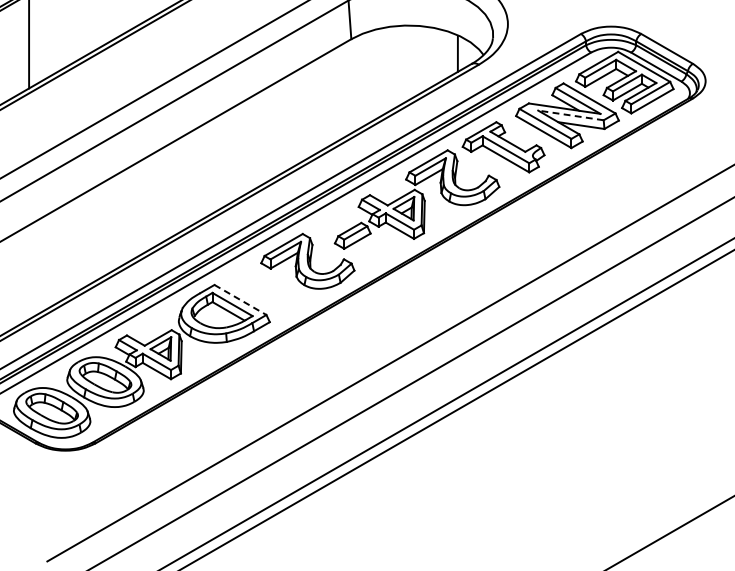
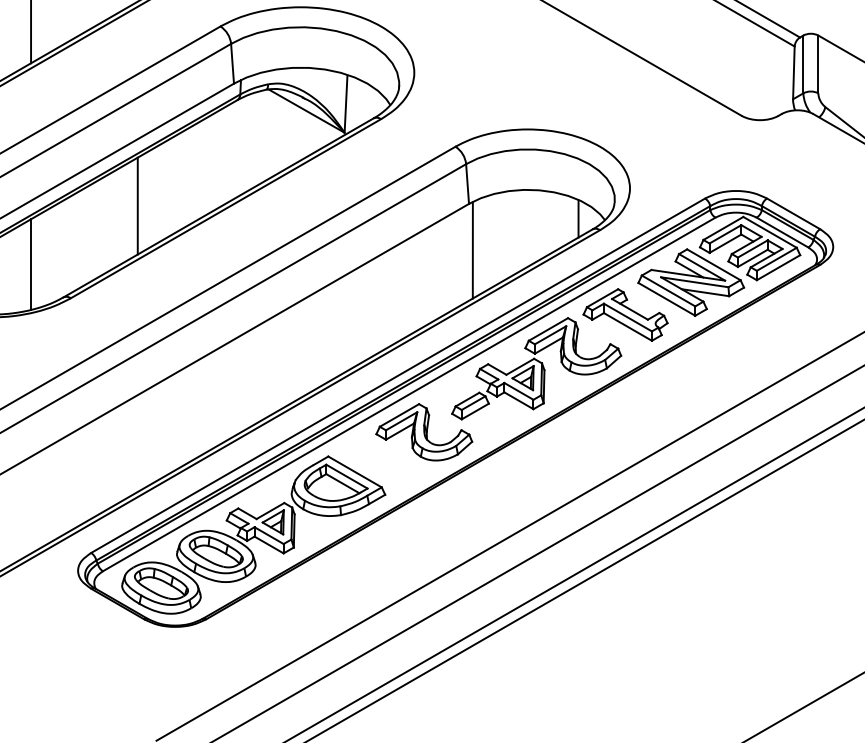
line: (354, 84) -> (472, 250), added
line: (570, 115) -> (694, 282), dashed -> solid
line: (240, 299) -> (355, 471), dashed -> solid

